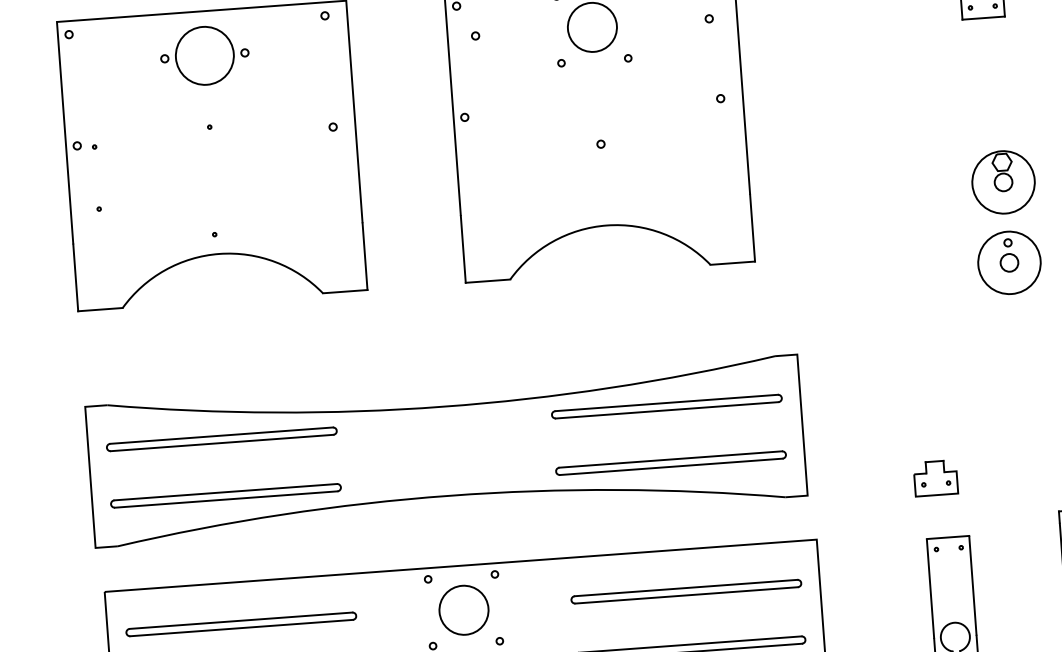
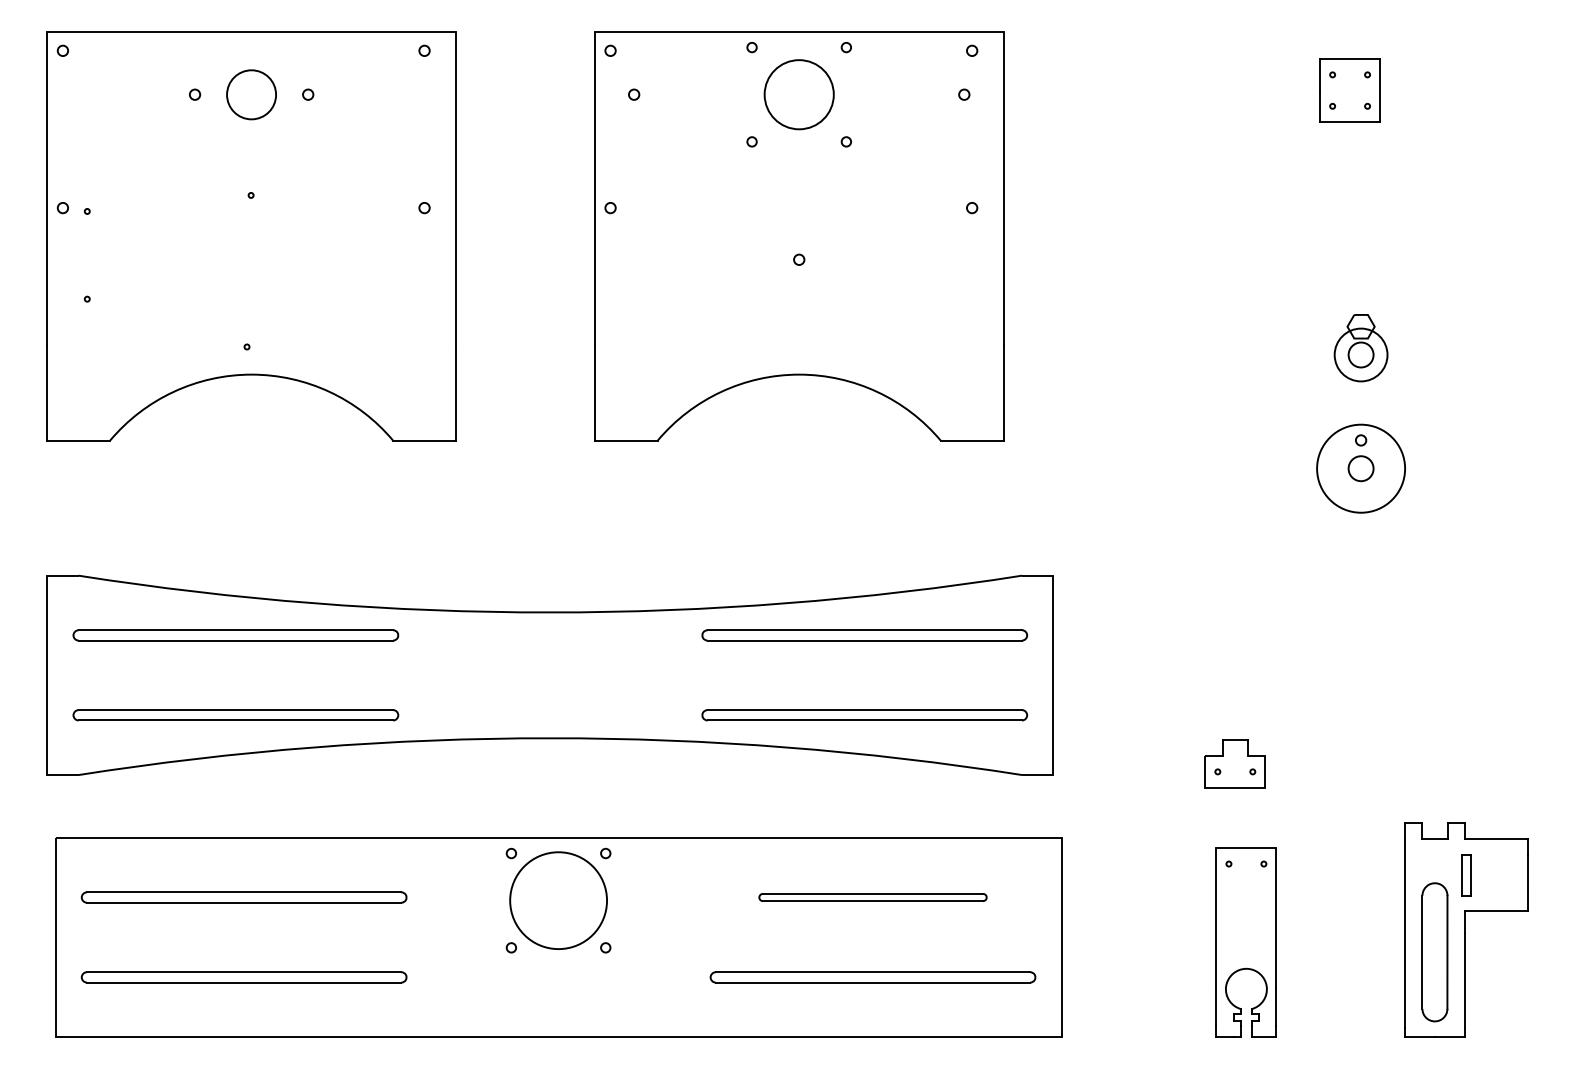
circle: (204, 55) -> (251, 94), size x0.6
circle: (1003, 182) -> (1361, 355), size x0.6
part: (685, 591) -> (872, 897), size x0.7
circle: (463, 610) -> (558, 900), size x1.4

